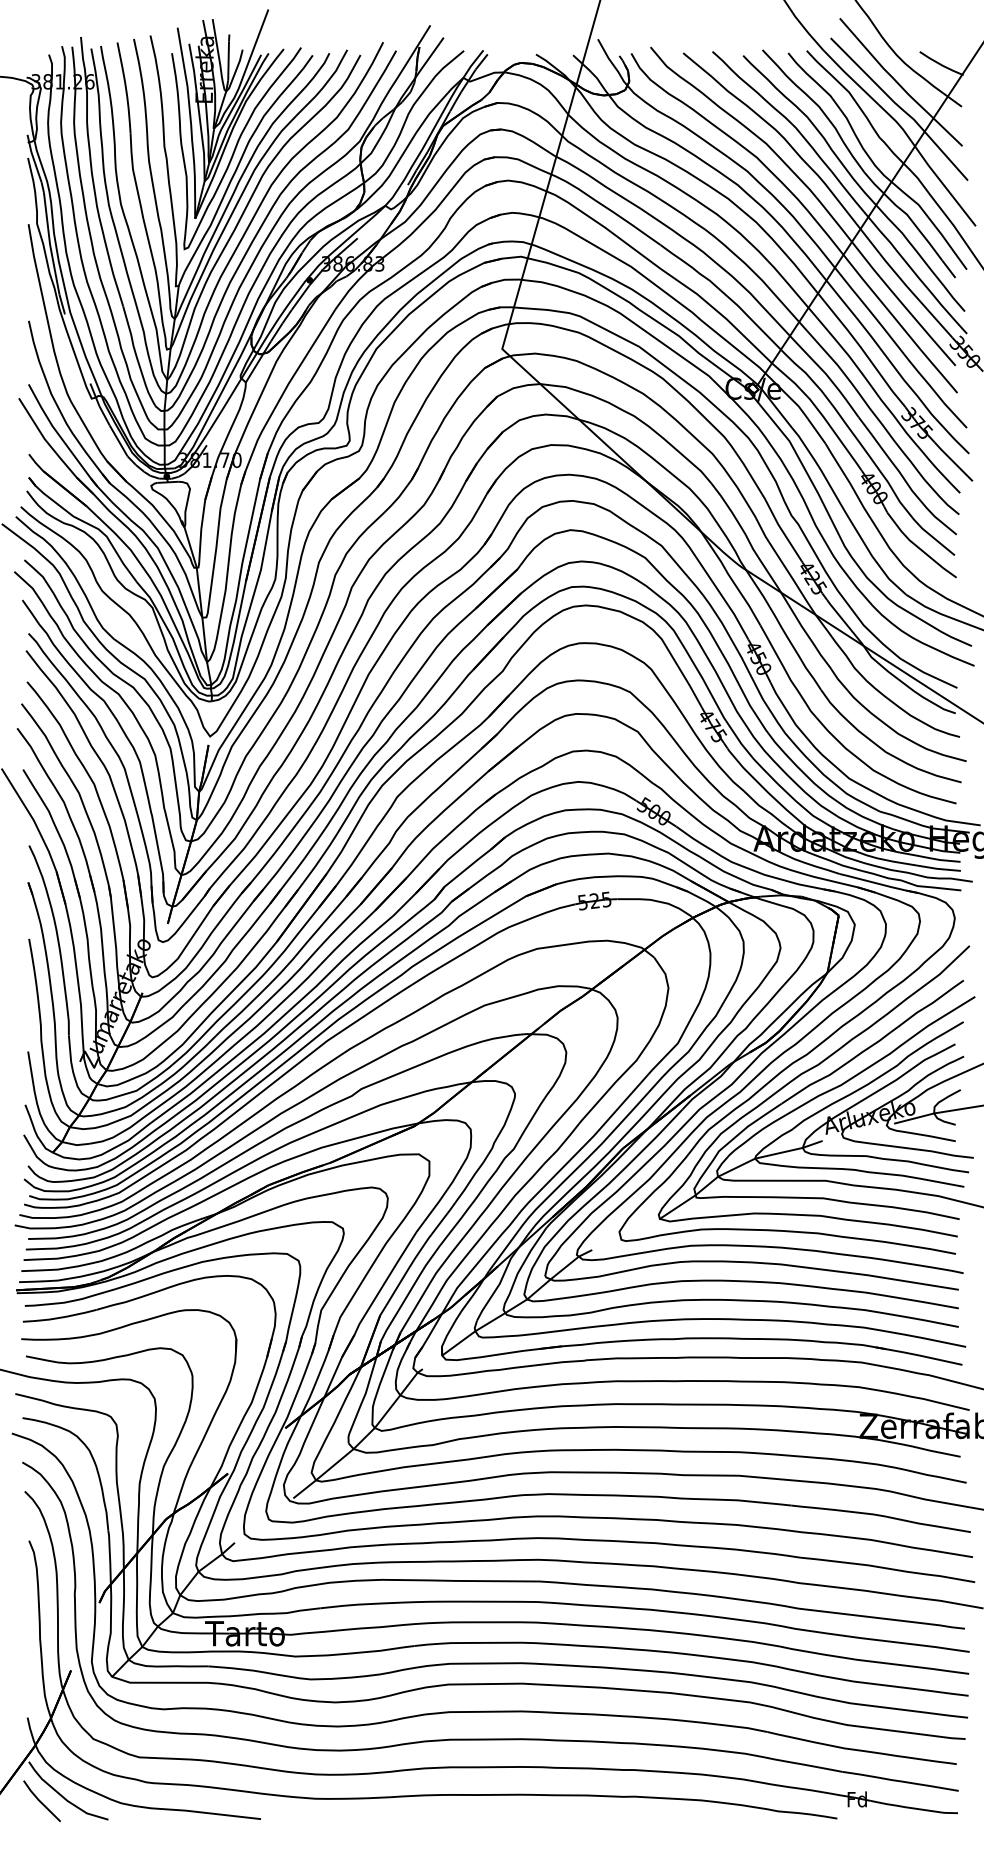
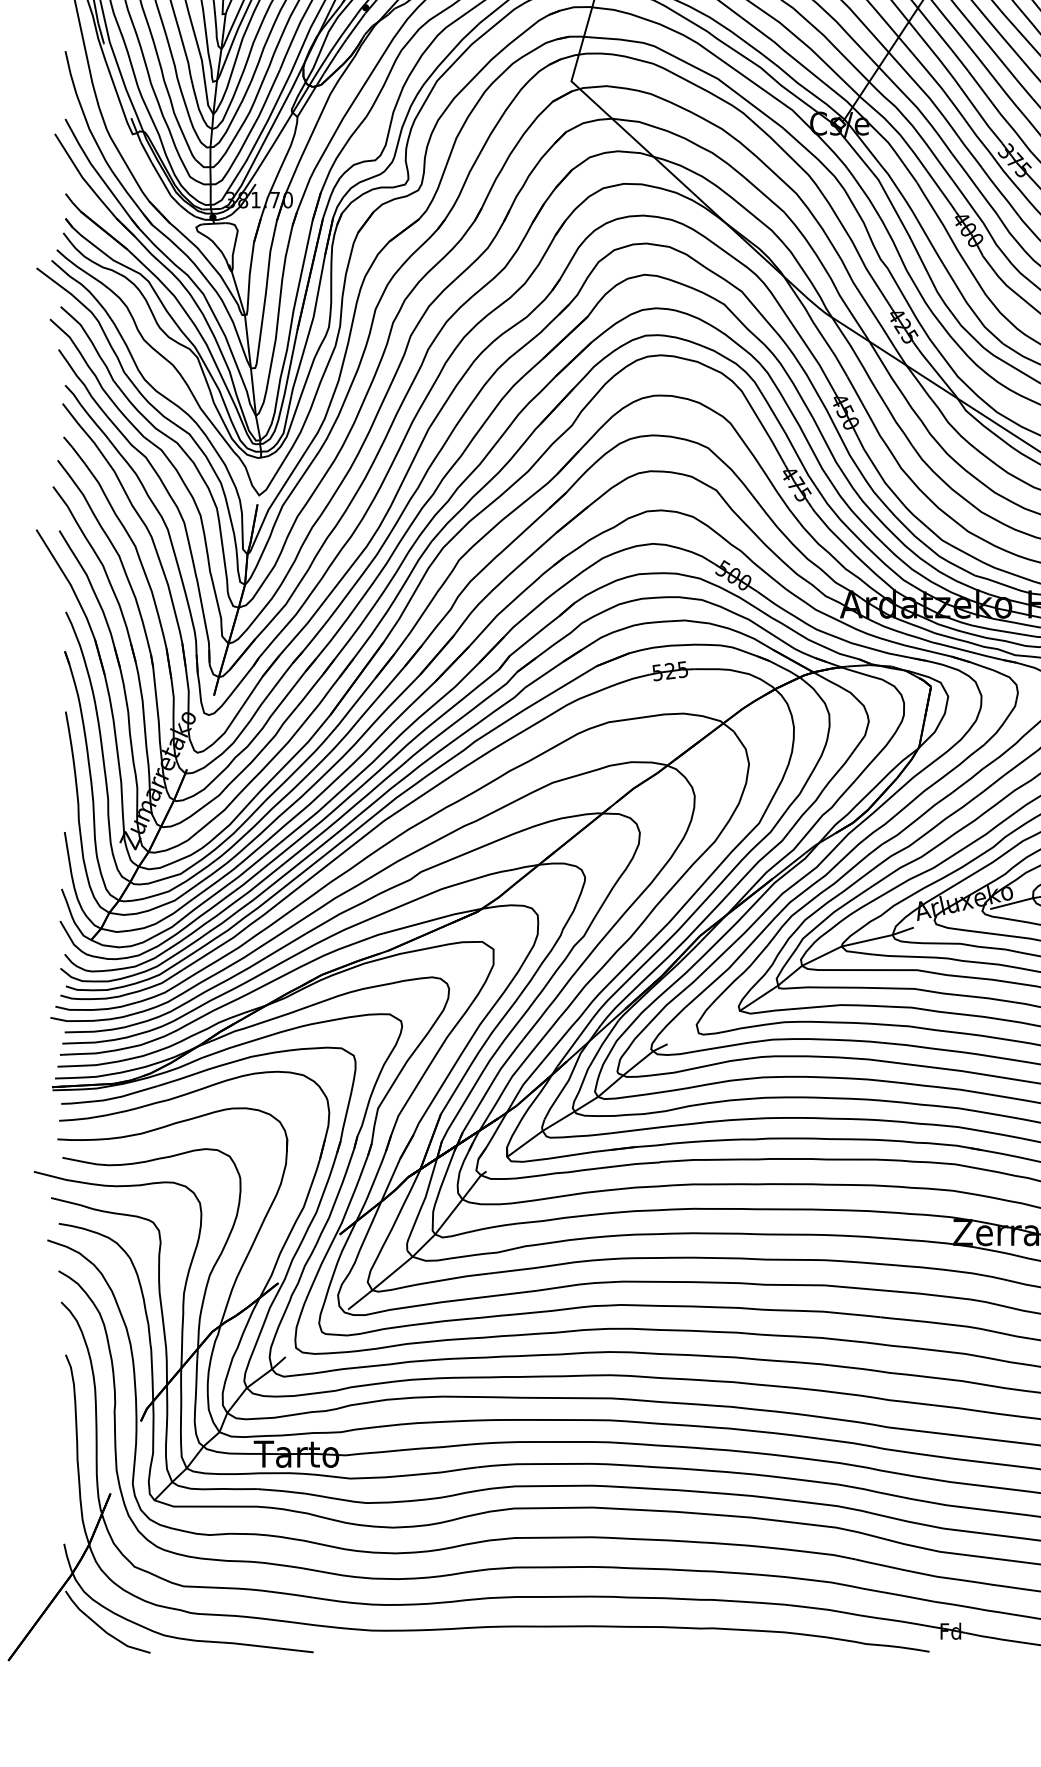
line: (40, 1800) -> (77, 1632), removed

